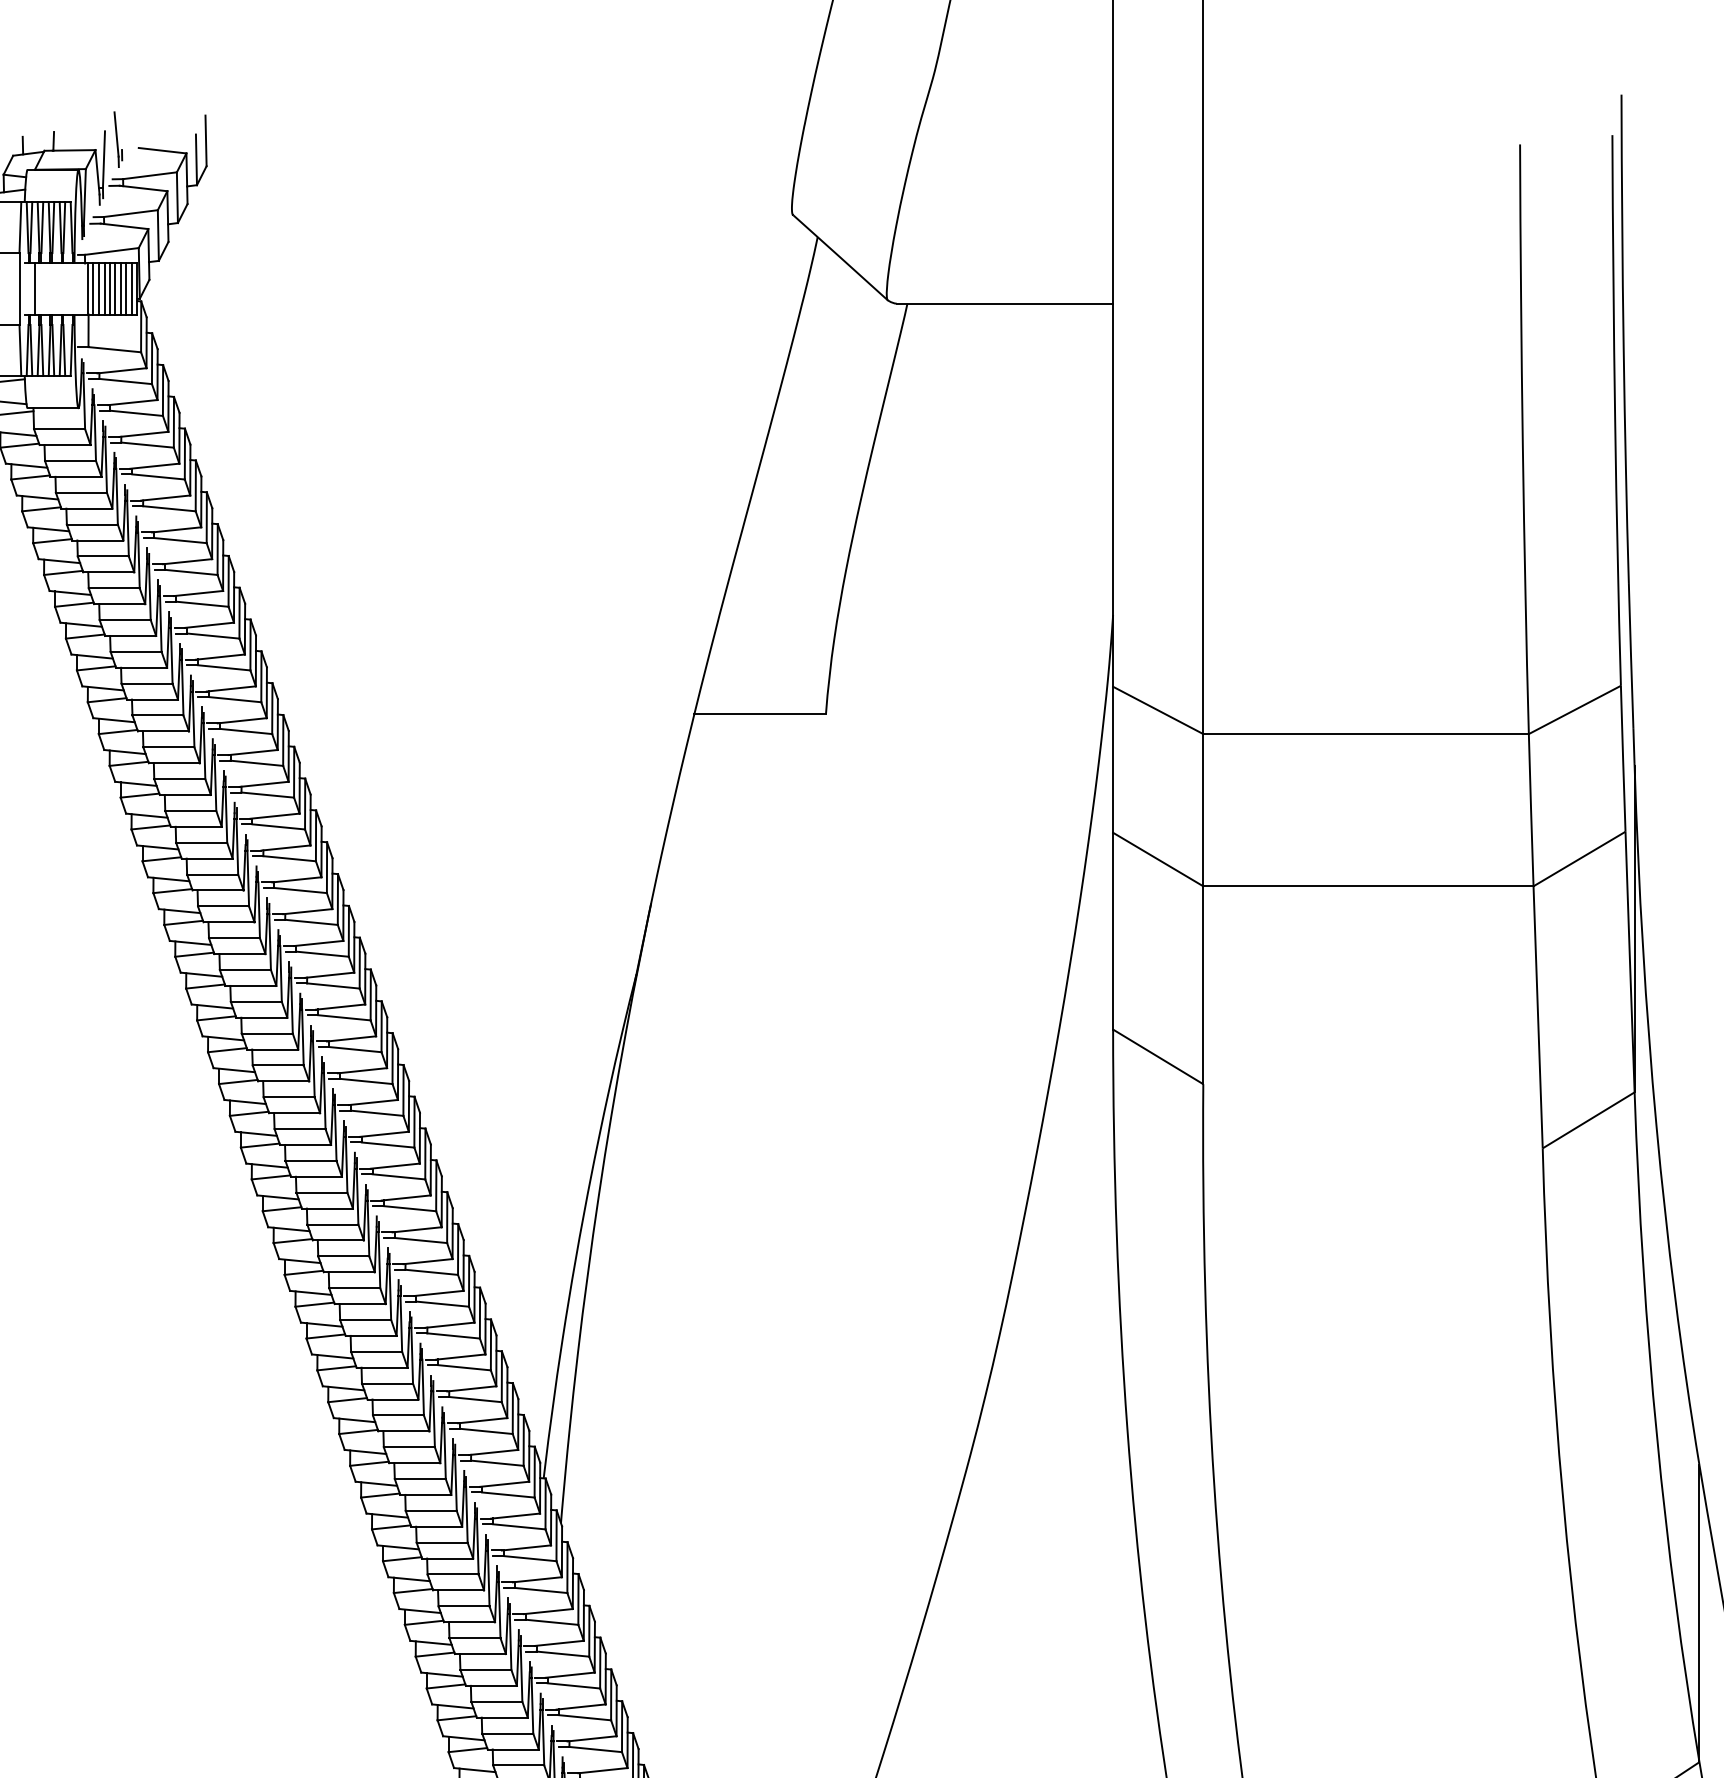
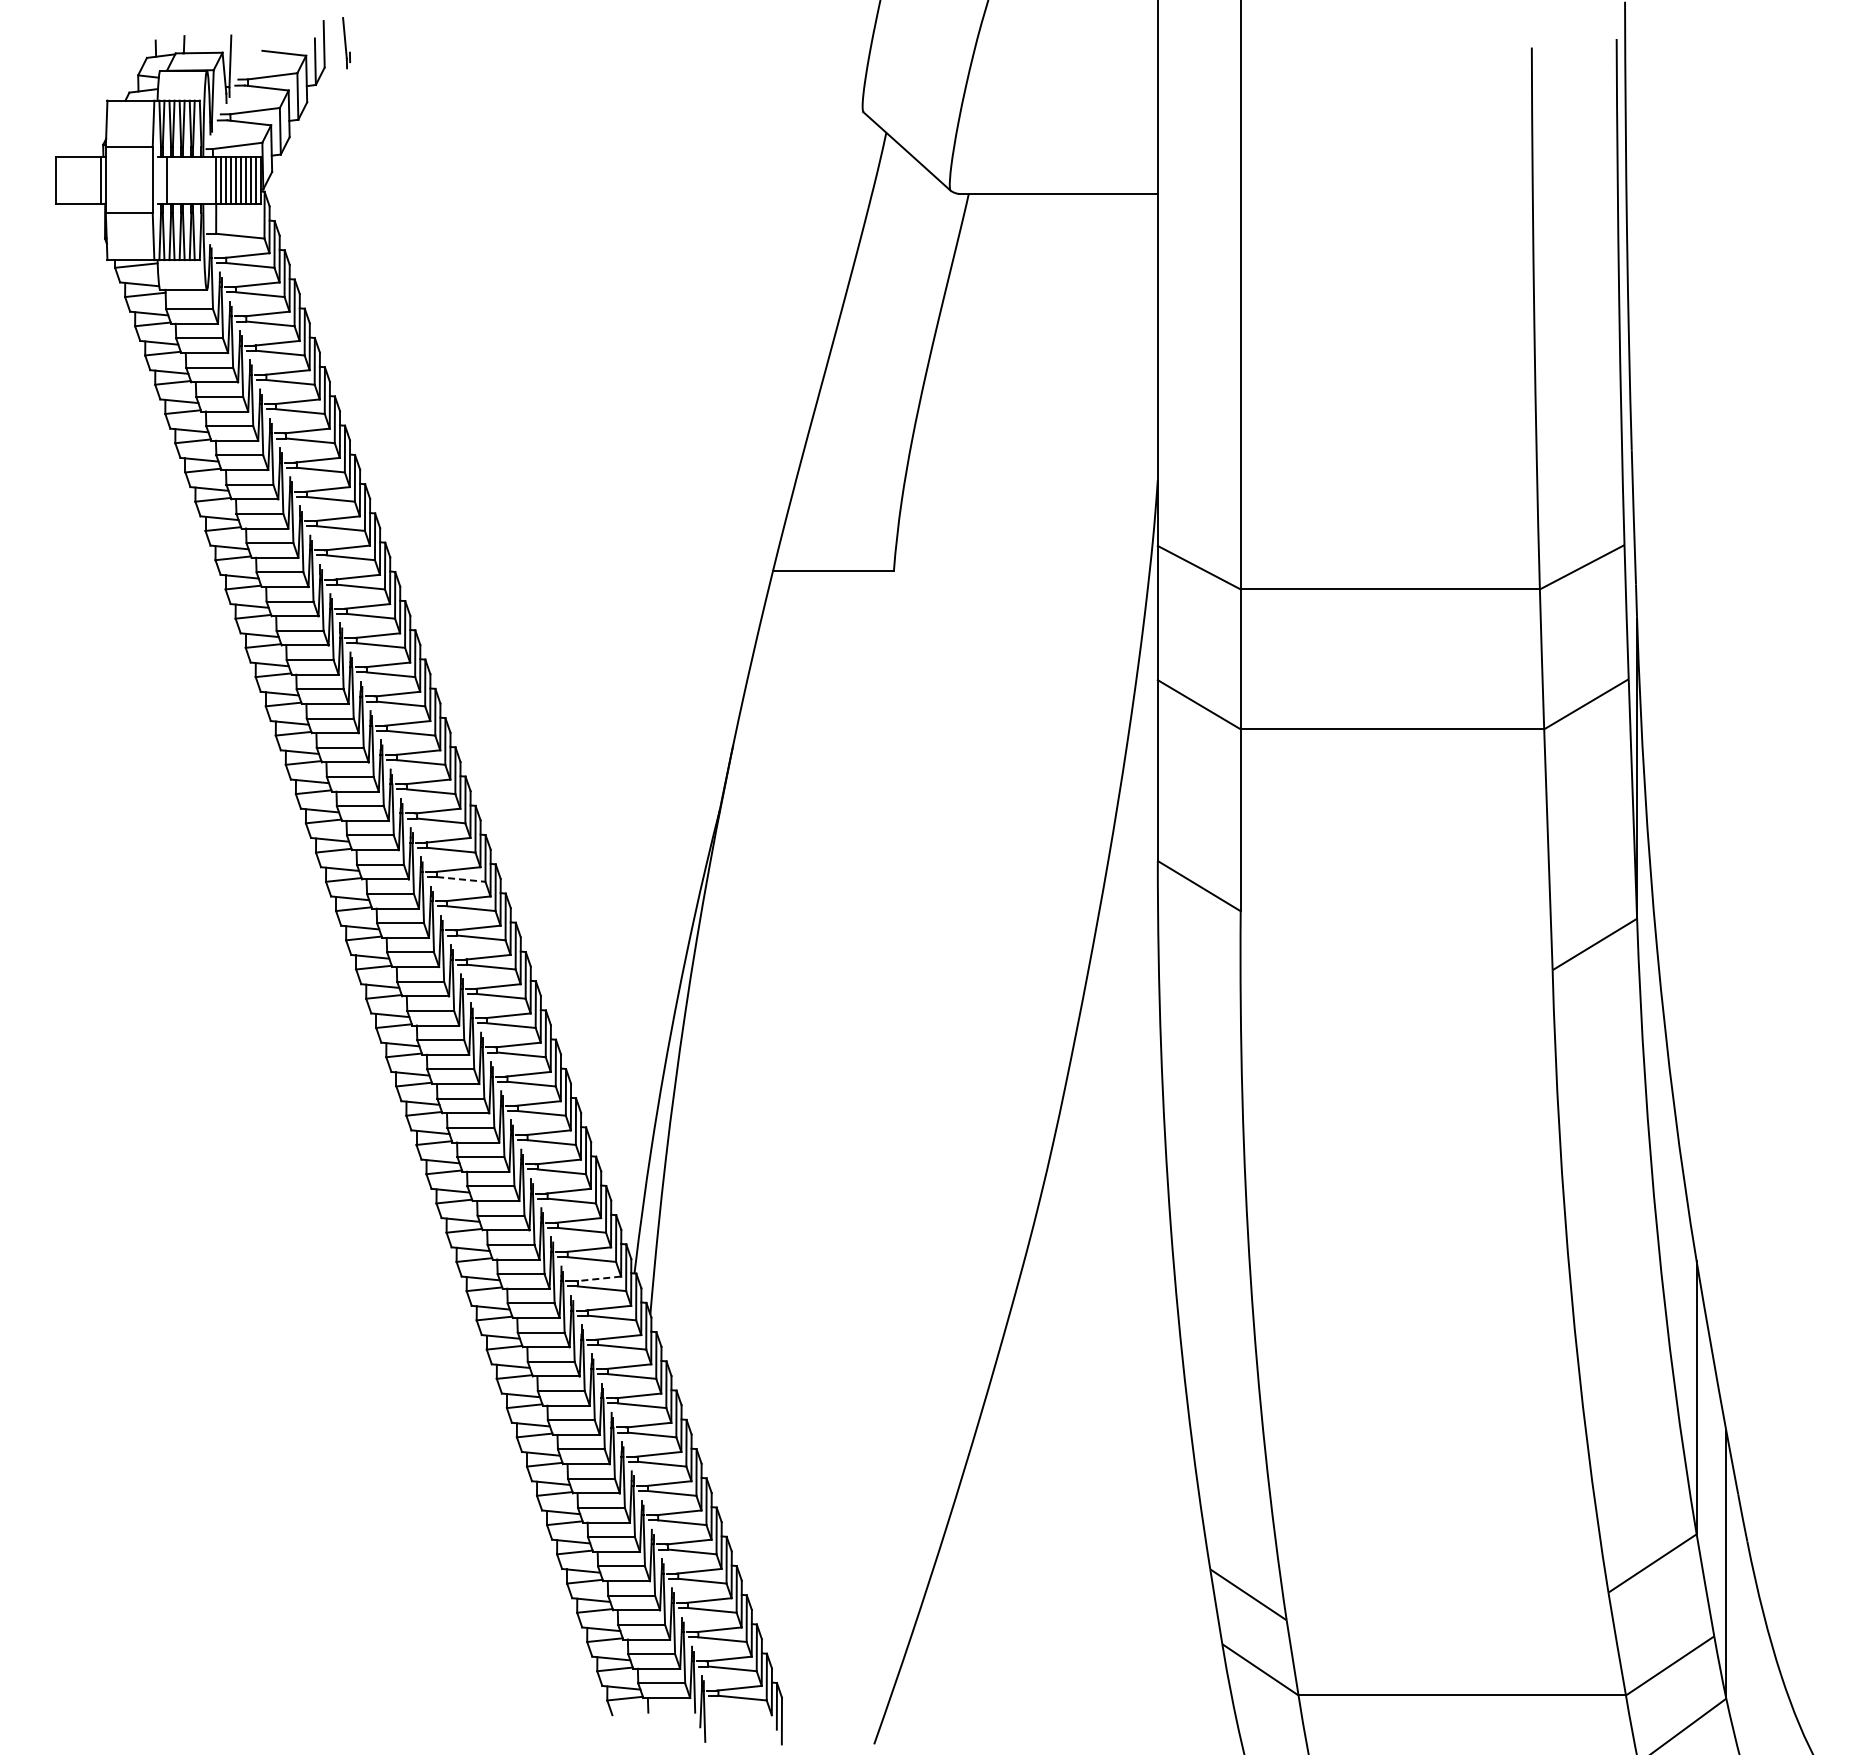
part: (118, 140) -> (346, 43), moved
line: (355, 1049) -> (461, 879), solid -> dashed
line: (504, 1483) -> (598, 1278), solid -> dashed

